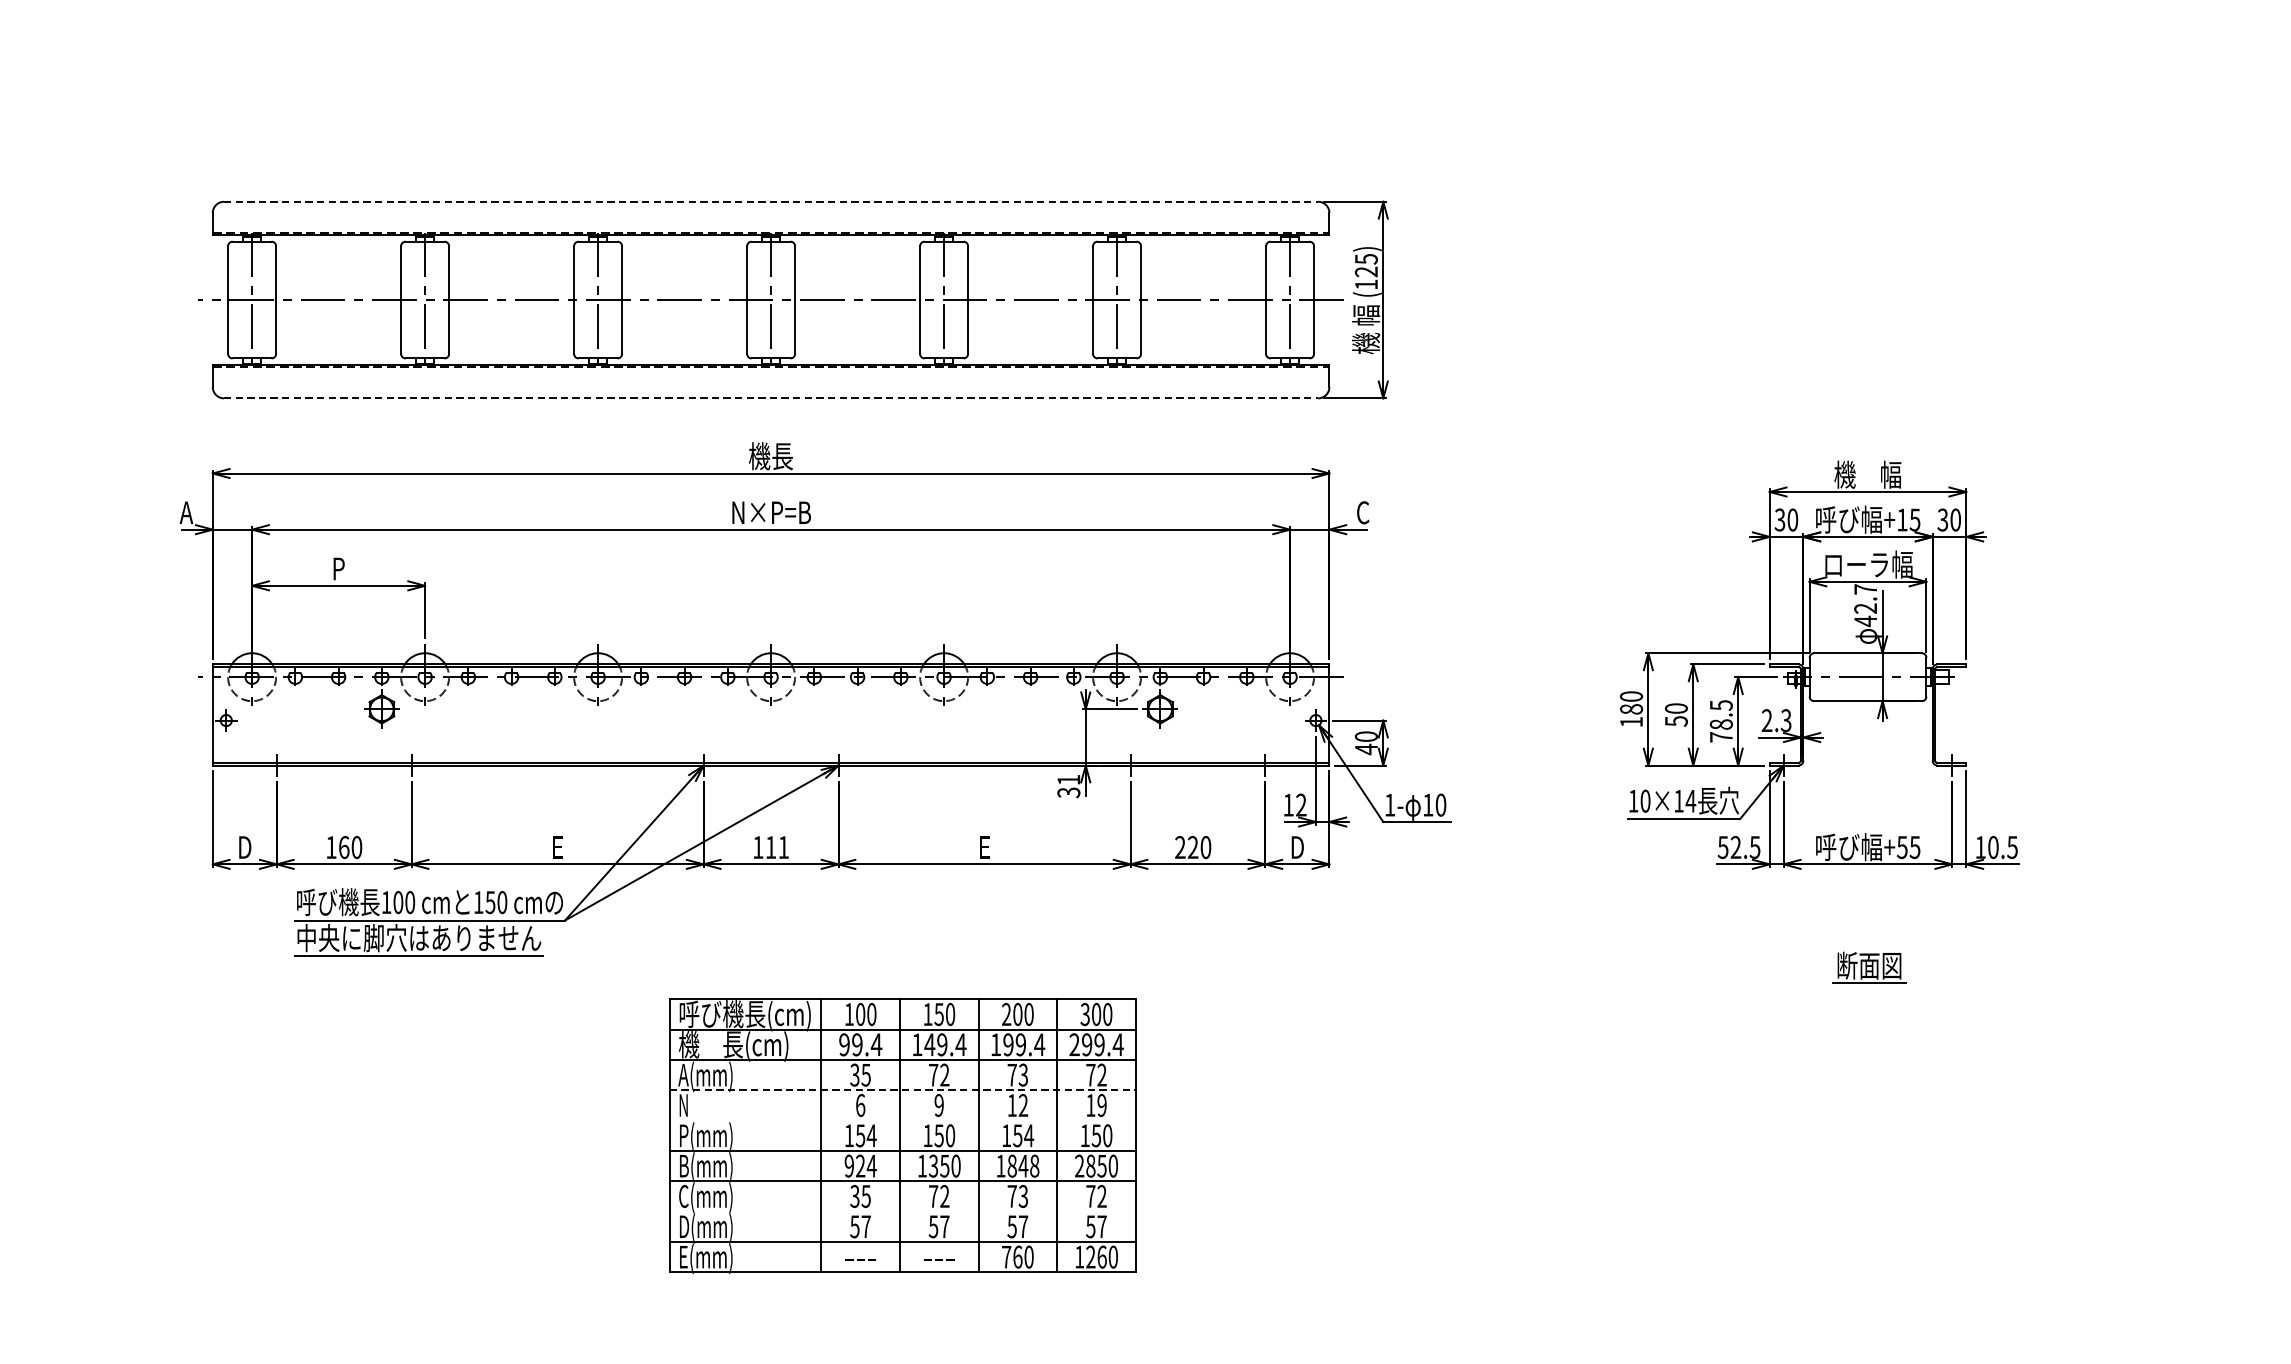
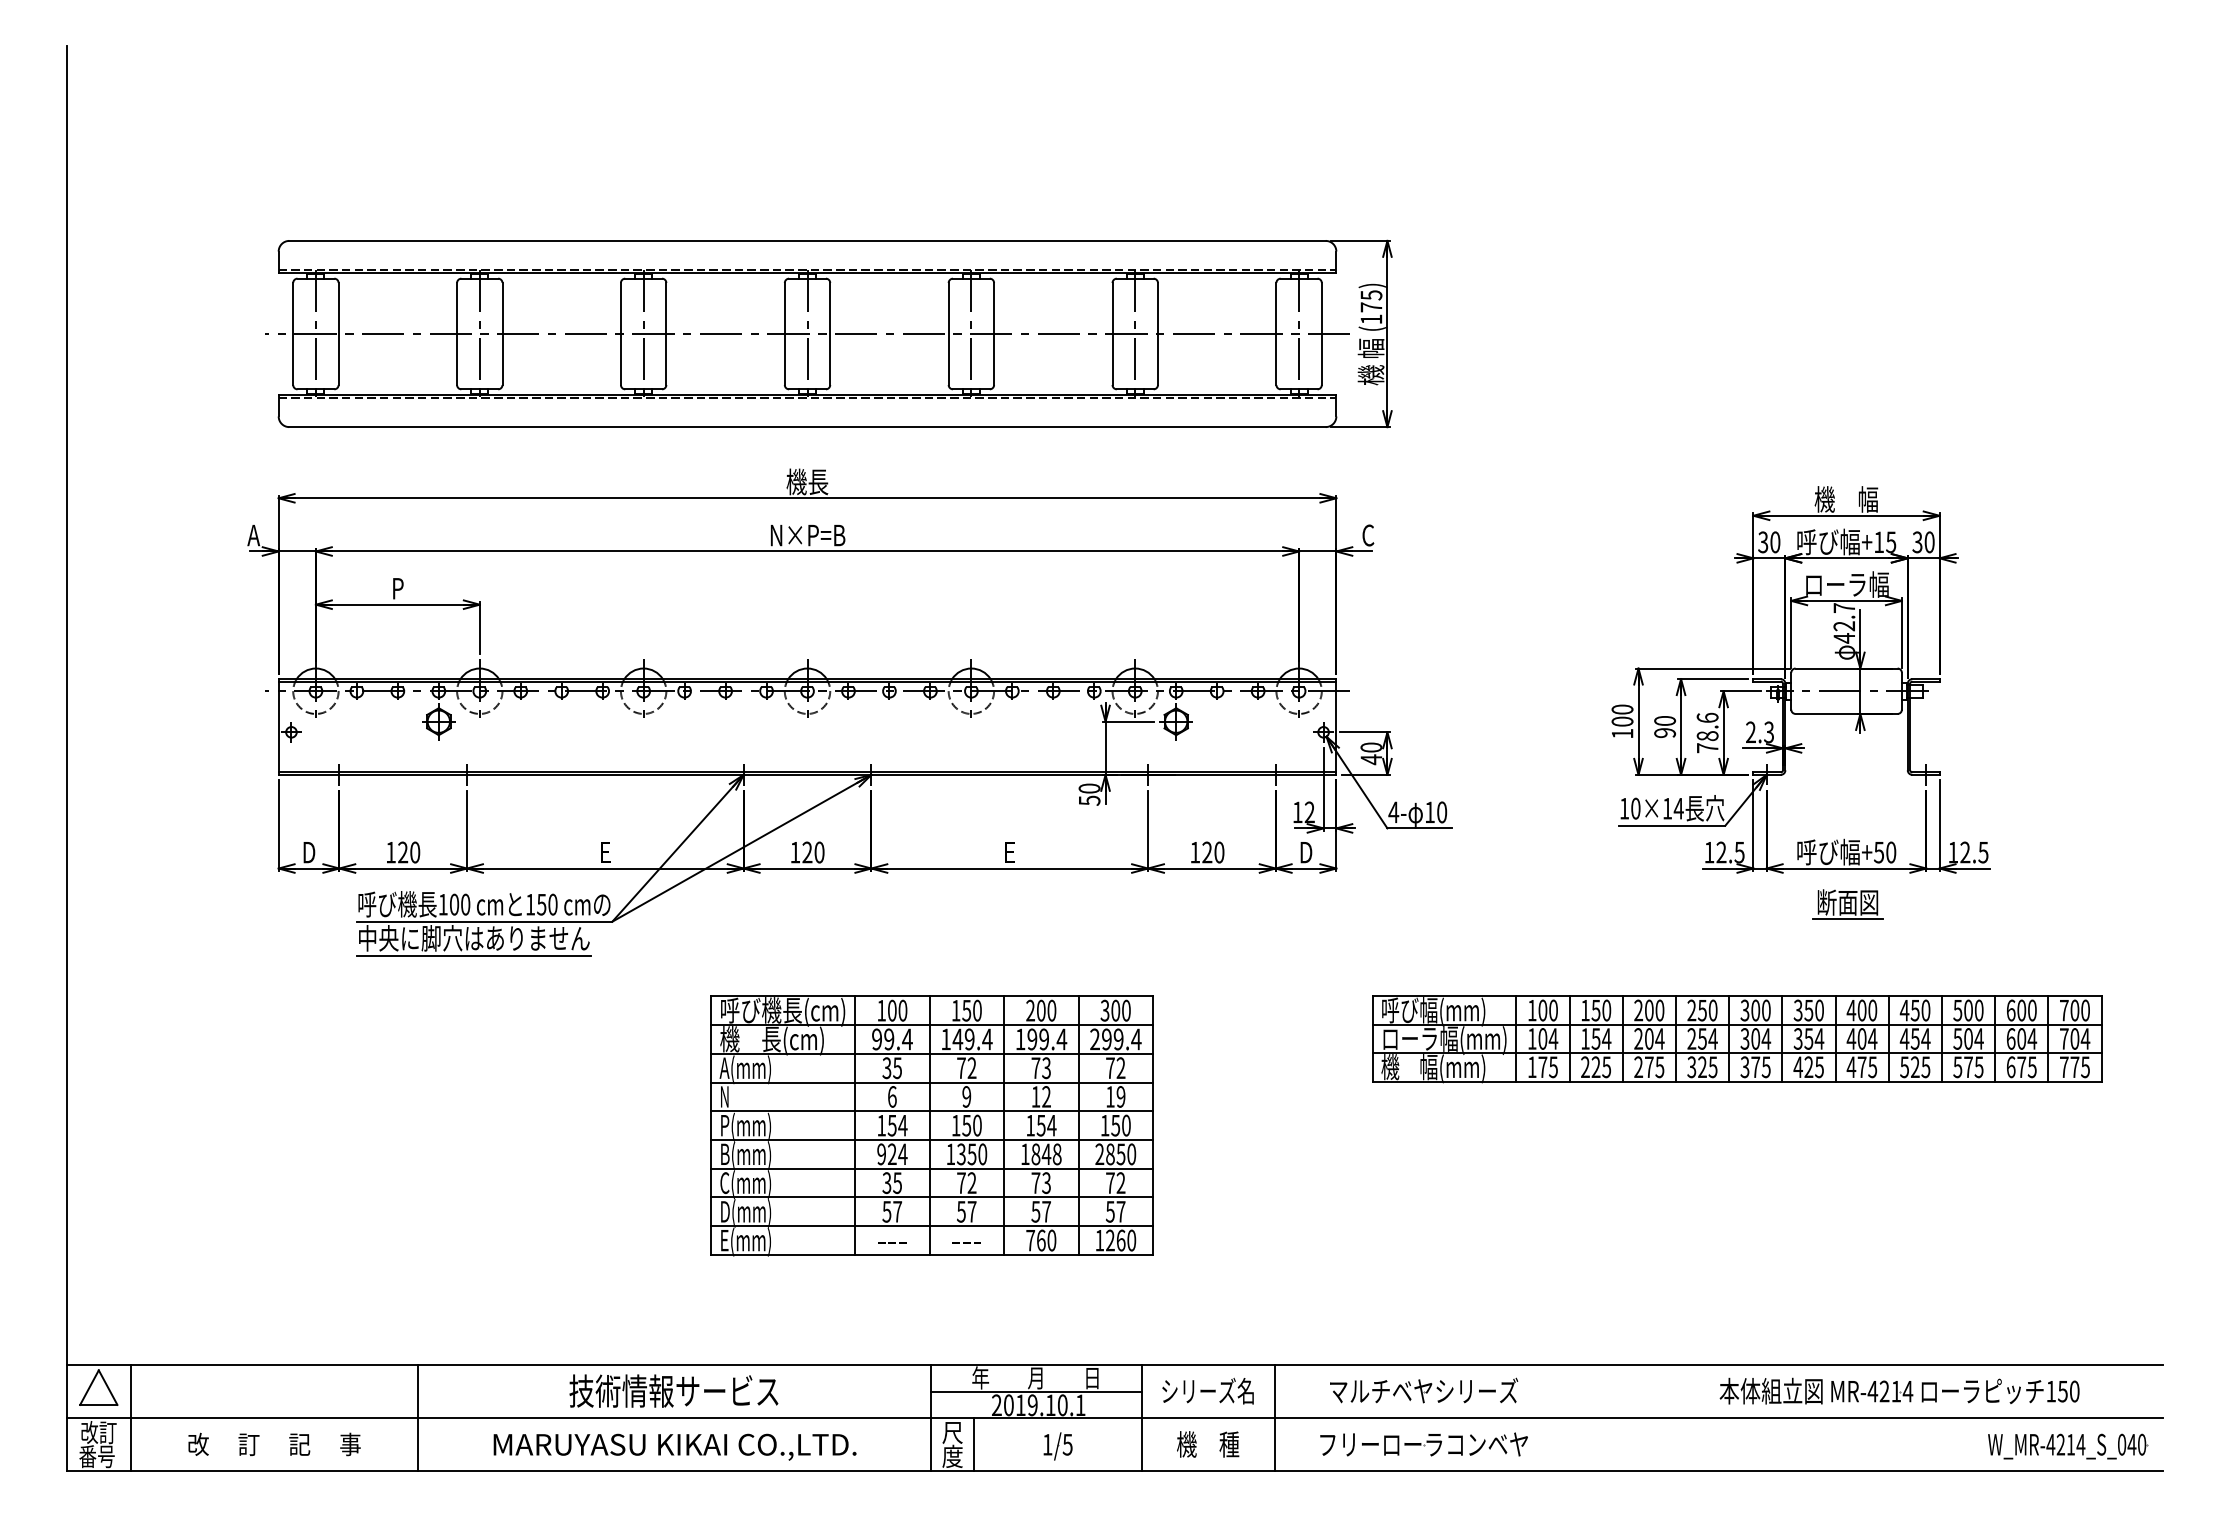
line: (772, 201) -> (808, 240), dashed -> solid
text: (1366, 272) -> (1371, 307), (125) -> (175)
line: (772, 398) -> (808, 427), dashed -> solid
text: (1721, 704) -> (1707, 717), 78.5 -> 78.6
text: (1631, 709) -> (1622, 721), 180 -> 100
text: (1675, 721) -> (1664, 733), 50 -> 90
text: (1068, 786) -> (1089, 794), 31 -> 50
text: (1389, 804) -> (1393, 811), 1- -> 4-
text: (344, 847) -> (403, 852), 160 -> 120
text: (777, 847) -> (813, 852), 111 -> 120
text: (1180, 847) -> (1195, 852), 220 -> 120
text: (1723, 847) -> (1709, 852), 52.5 -> 12.5
text: (1915, 847) -> (1891, 852), +55 -> +50
text: (1993, 847) -> (1965, 852), 10.5 -> 12.5
part: (1869, 967) -> (1847, 904), moved
part: (1752, 1044) -> (1737, 1039), added
line: (903, 1090) -> (932, 1082), dashed -> solid
line: (903, 1120) -> (932, 1111), added
line: (903, 1211) -> (932, 1197), added

